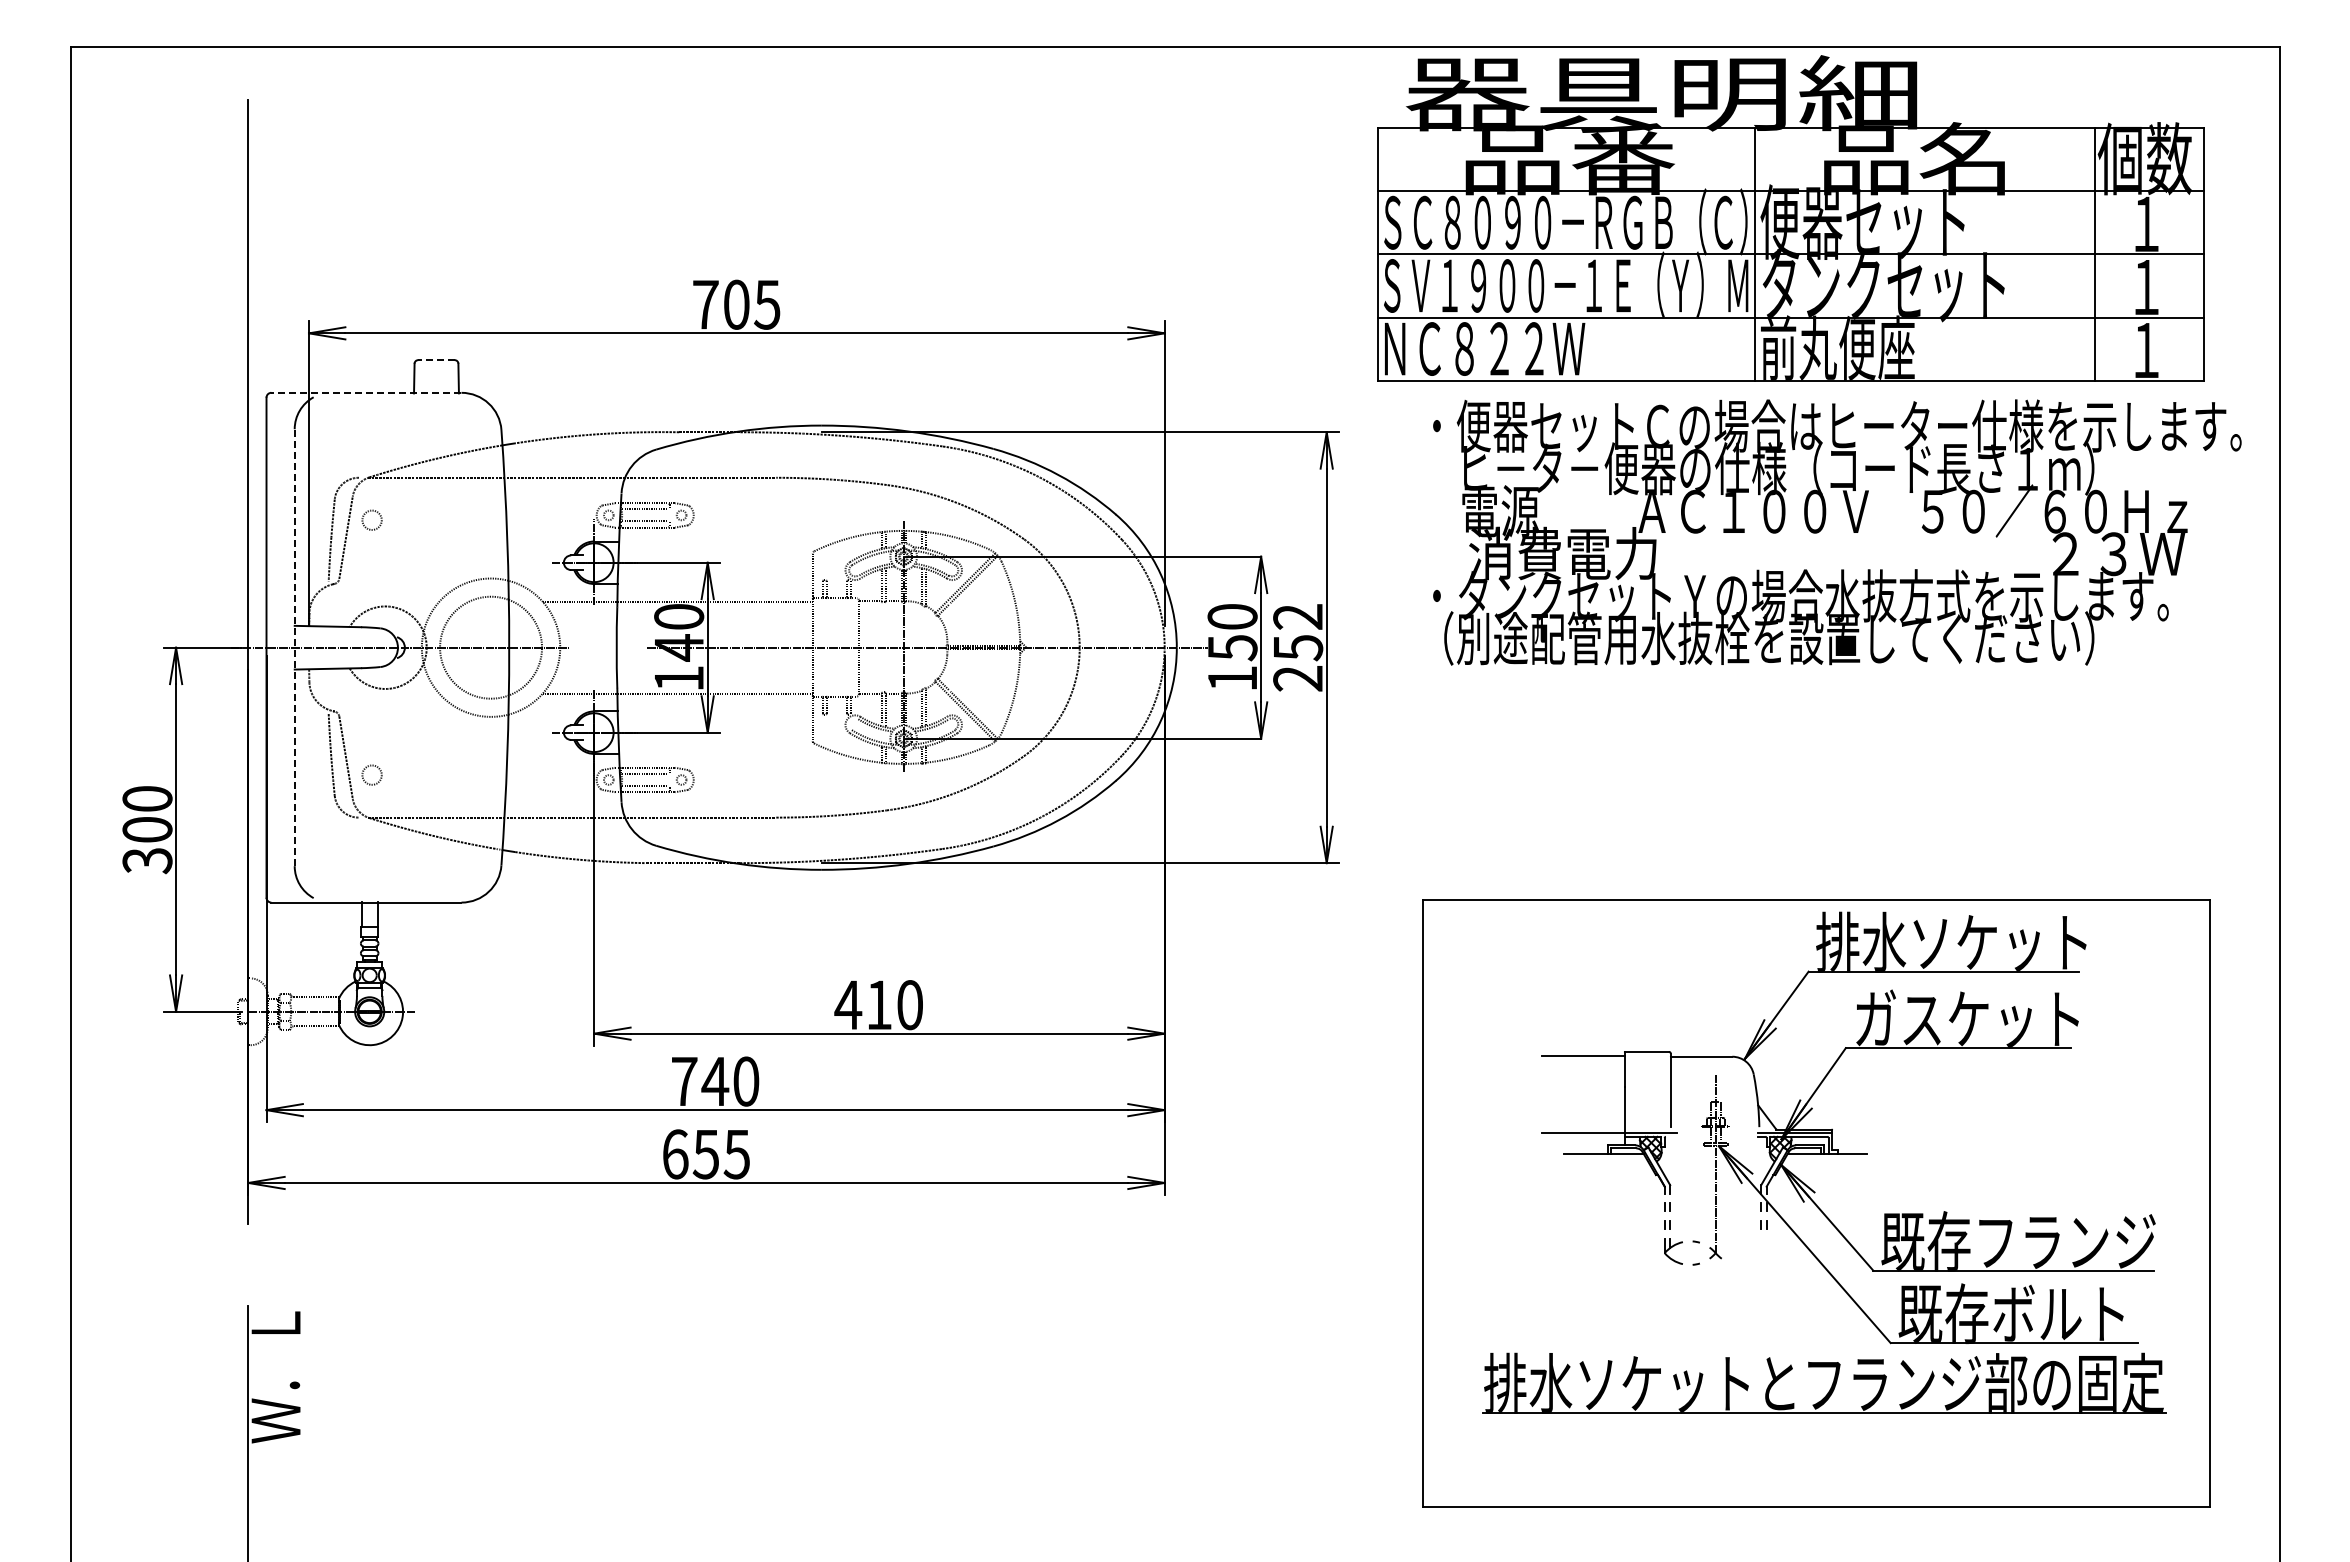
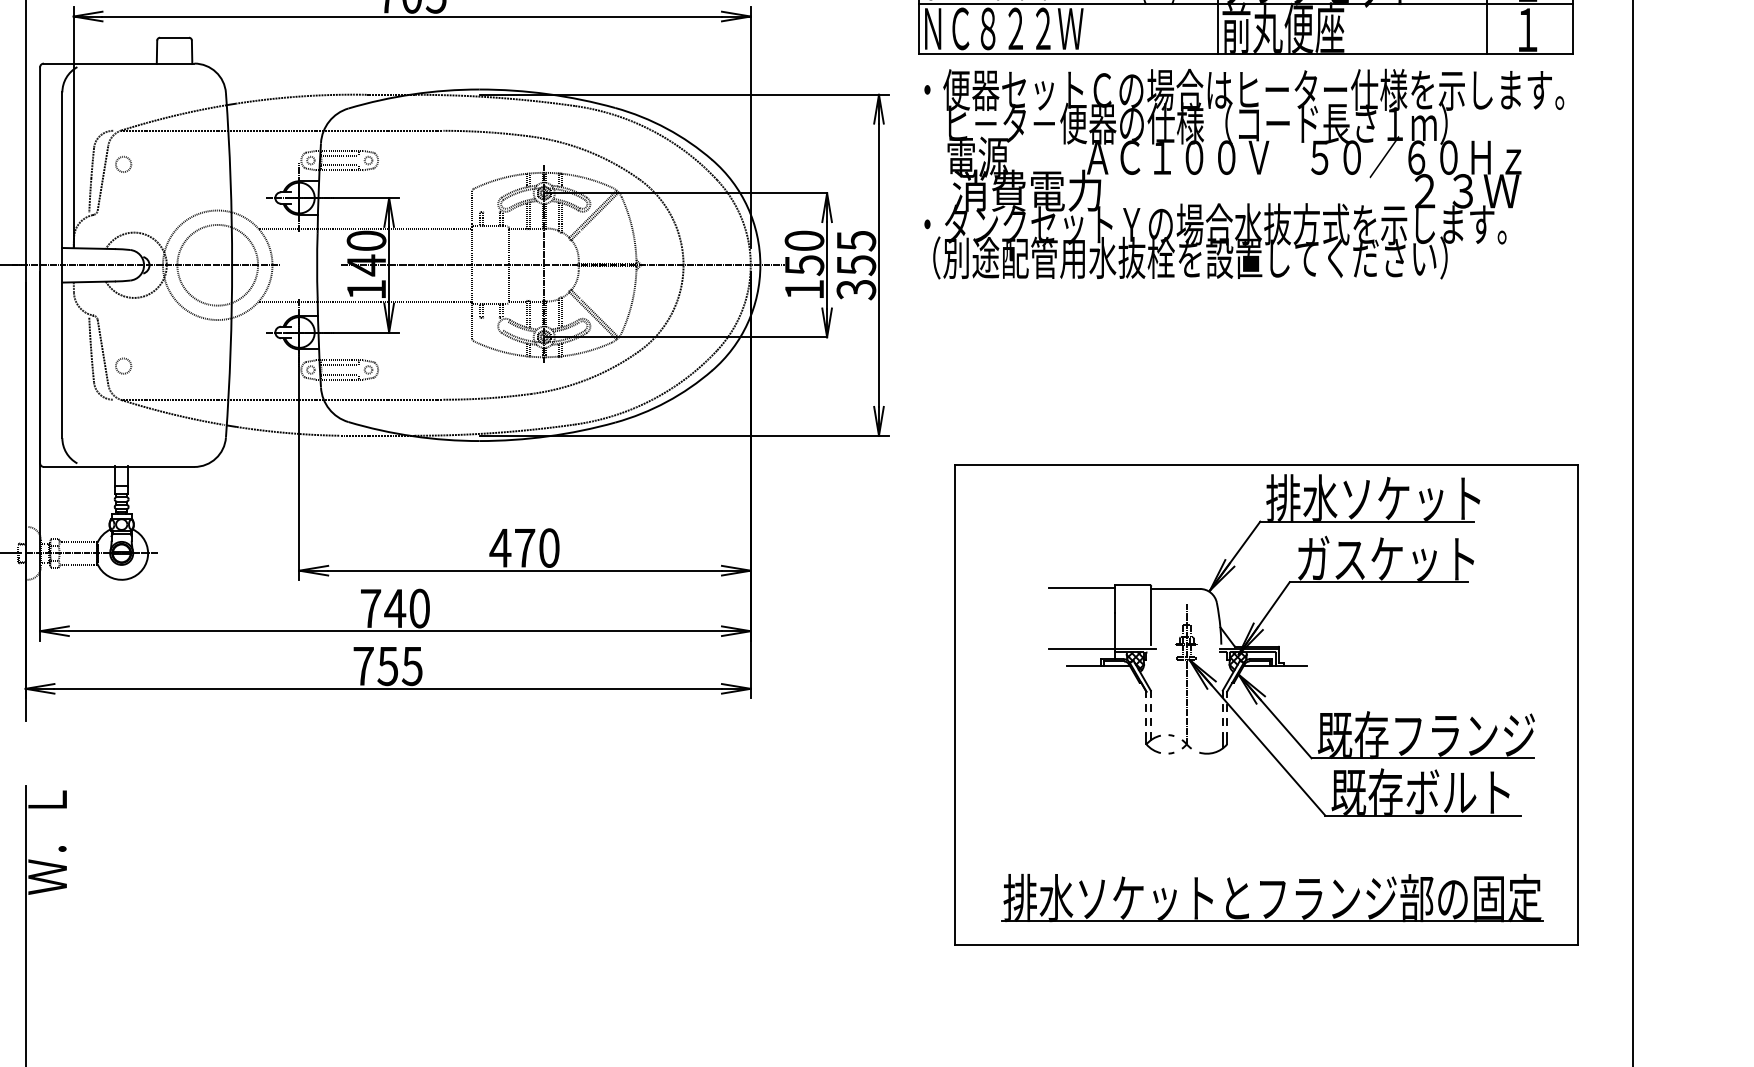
line: (436, 360) -> (174, 38), dashed -> solid
line: (365, 392) -> (118, 63), dashed -> solid
text: (1837, 532) -> (1244, 174), moved
line: (294, 647) -> (62, 265), dashed -> solid
text: (1298, 648) -> (856, 265), 252 -> 355
text: (879, 1004) -> (525, 547), 410 -> 470
text: (675, 1154) -> (363, 666), 655 -> 755
part: (1753, 1261) -> (1216, 750), added
part: (1831, 1385) -> (1278, 899), moved

